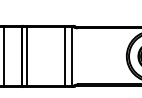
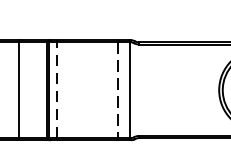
line: (27, 55) -> (57, 88), solid -> dashed
line: (64, 56) -> (117, 90), solid -> dashed

